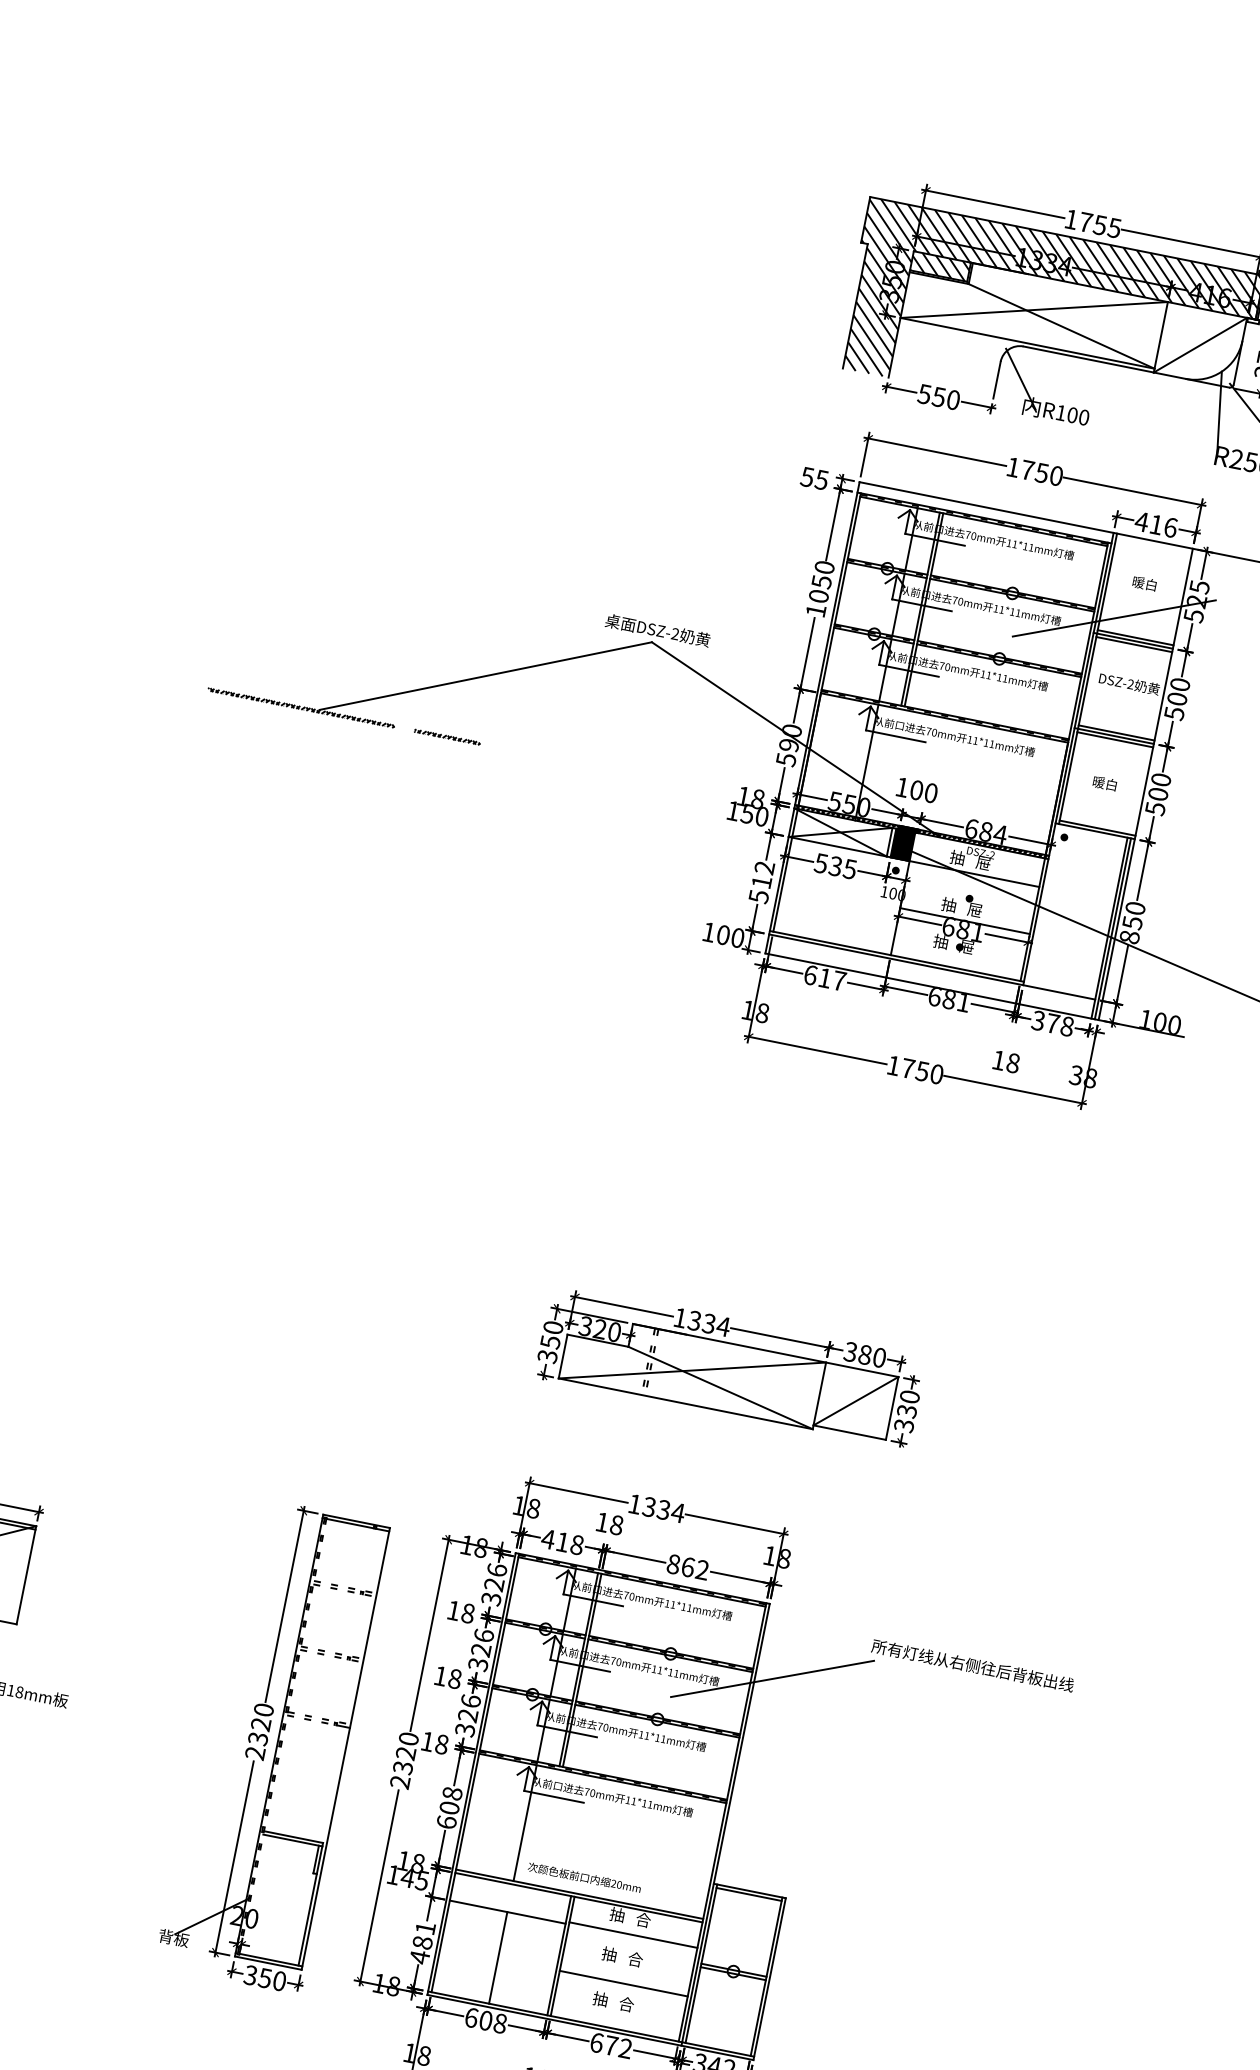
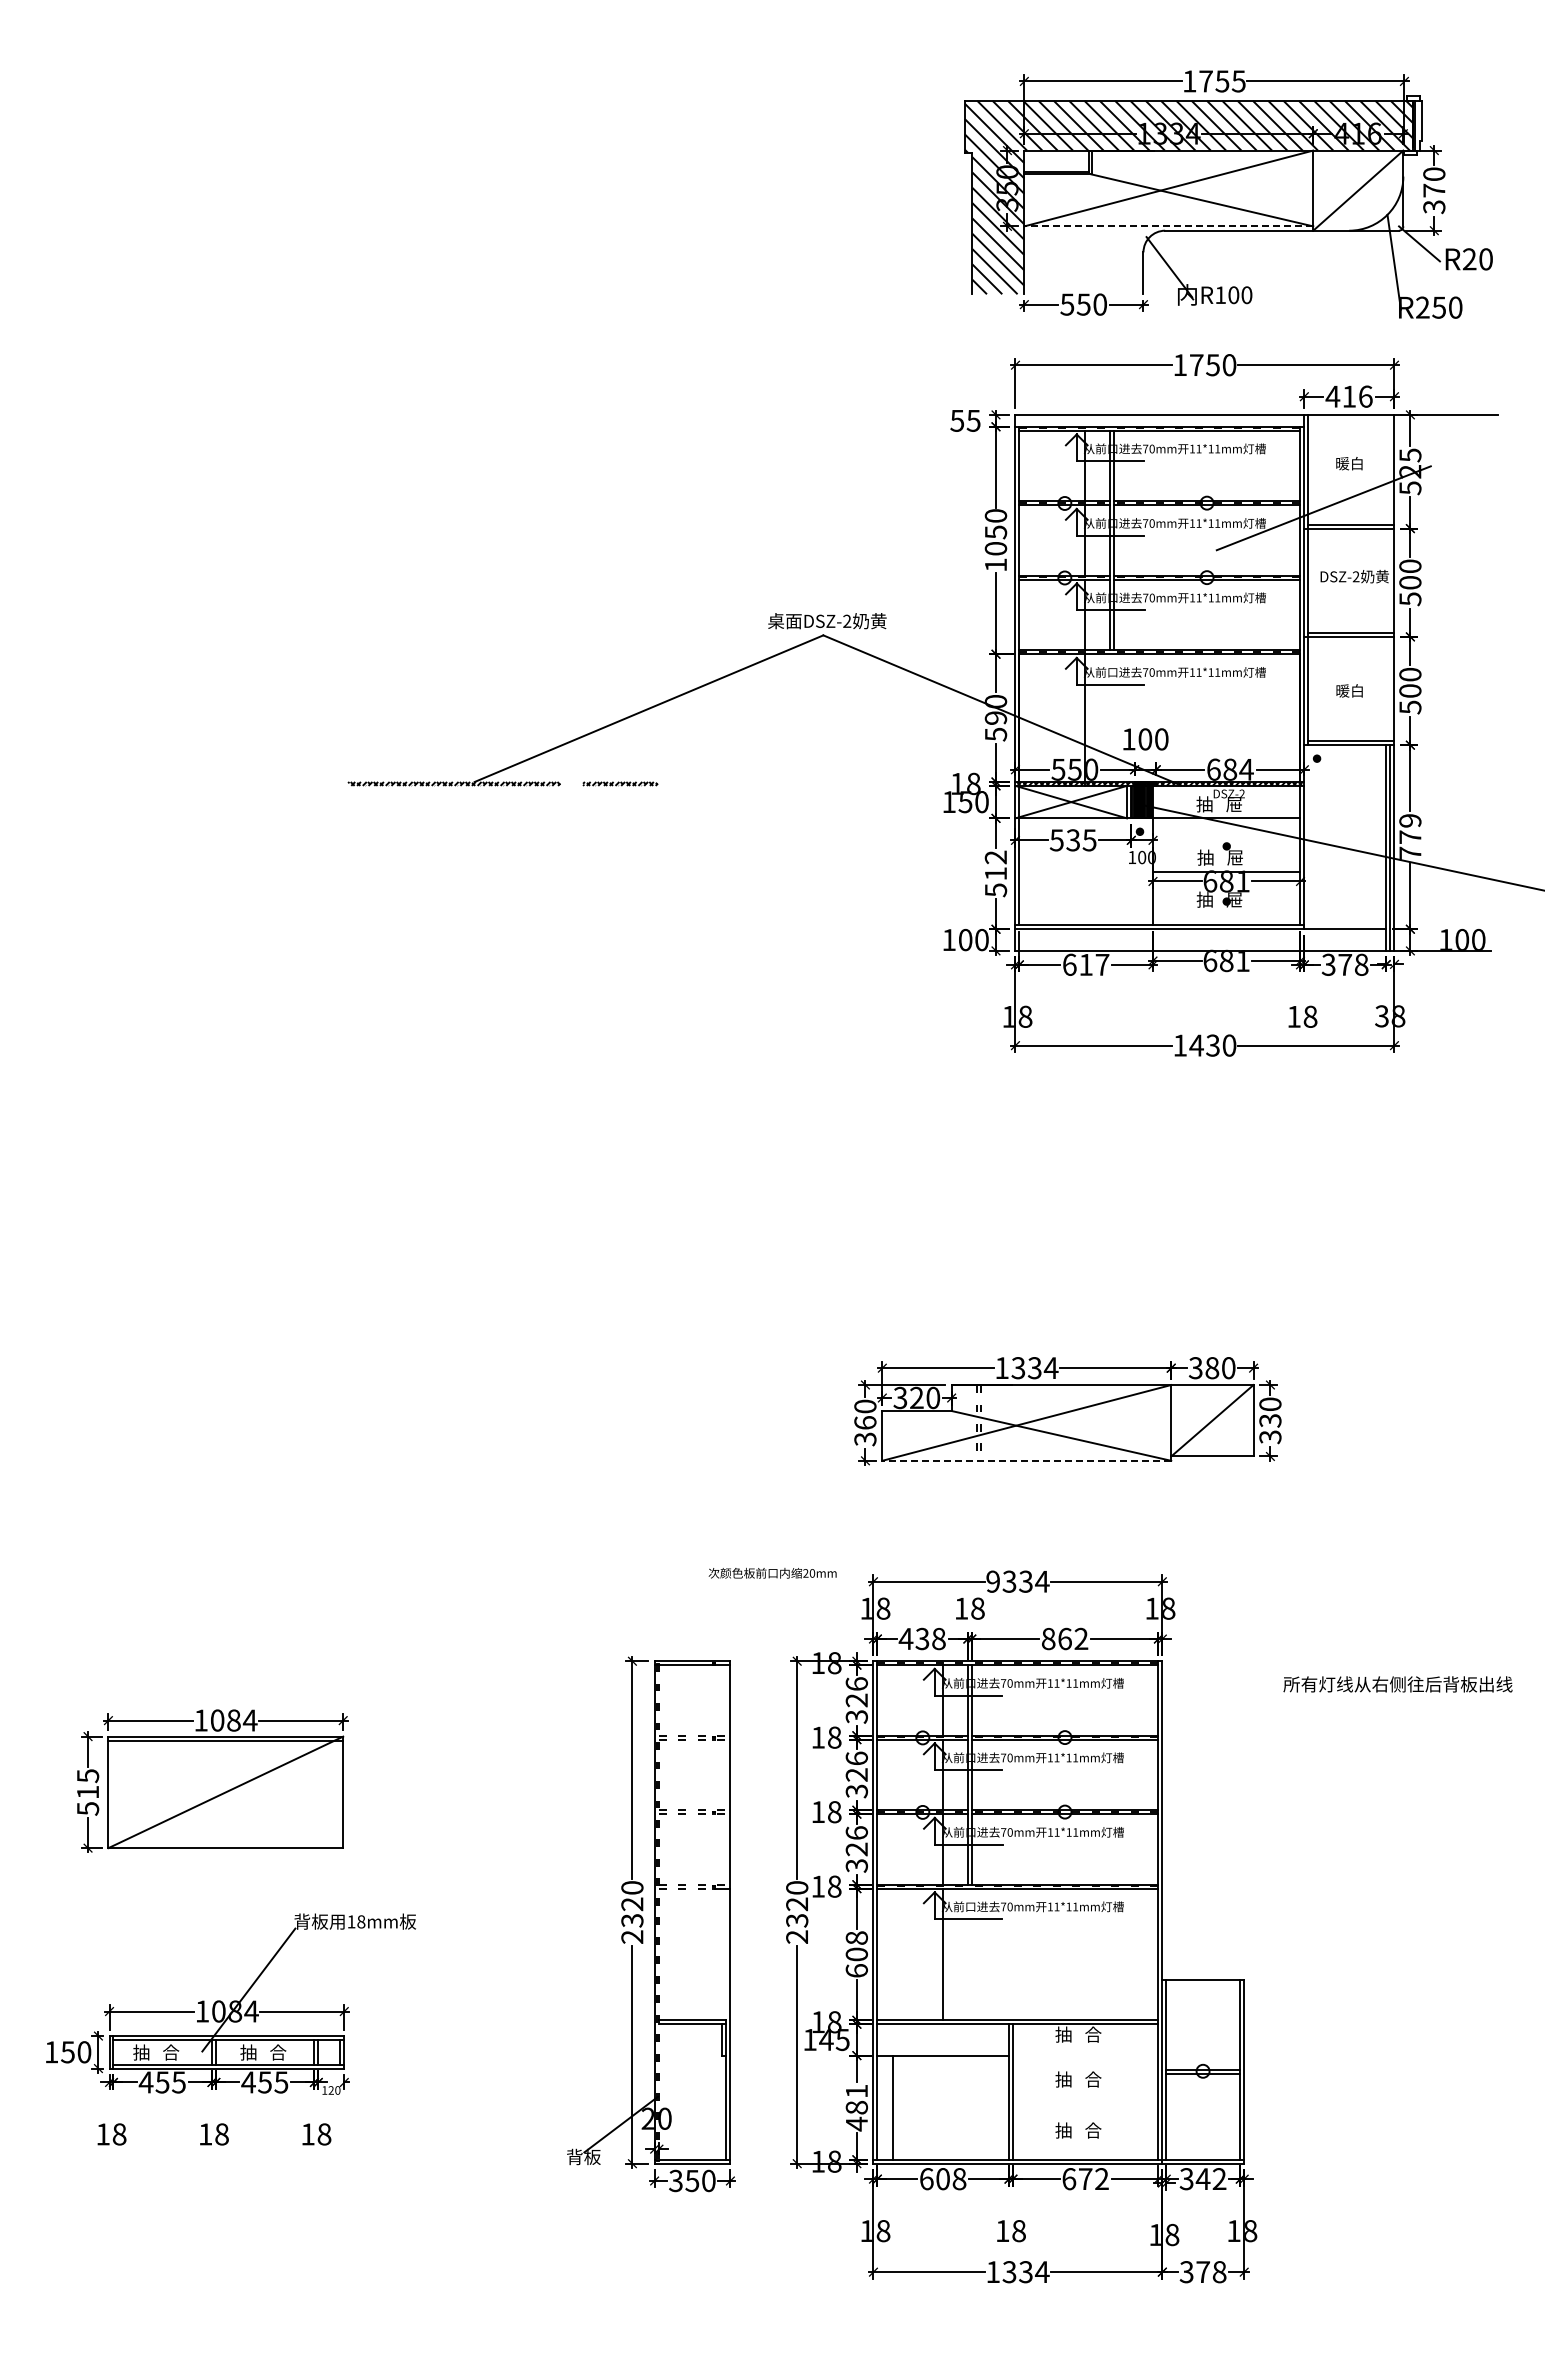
hatch: (940, 266) -> (1056, 161), removed
line: (1027, 343) -> (1168, 226), solid -> dashed
line: (1134, 644) -> (1351, 532), removed
line: (1115, 739) -> (1351, 640), removed
text: (1132, 923) -> (1410, 837), 850 -> 779
text: (915, 1069) -> (1204, 1045), 1750 -> 1430
text: (550, 1342) -> (865, 1423), 350 -> 360
line: (685, 1403) -> (1026, 1460), solid -> dashed
text: (634, 1503) -> (992, 1581), 1334 -> 9334
text: (562, 1541) -> (922, 1638), 418 -> 438
line: (772, 1678) -> (1181, 1742), removed
text: (584, 1877) -> (772, 1572), moved
line: (749, 1894) -> (1203, 1983), removed
line: (633, 1935) -> (1085, 2053), removed
line: (498, 1957) -> (892, 2107), moved
line: (623, 1983) -> (1085, 2108), removed

